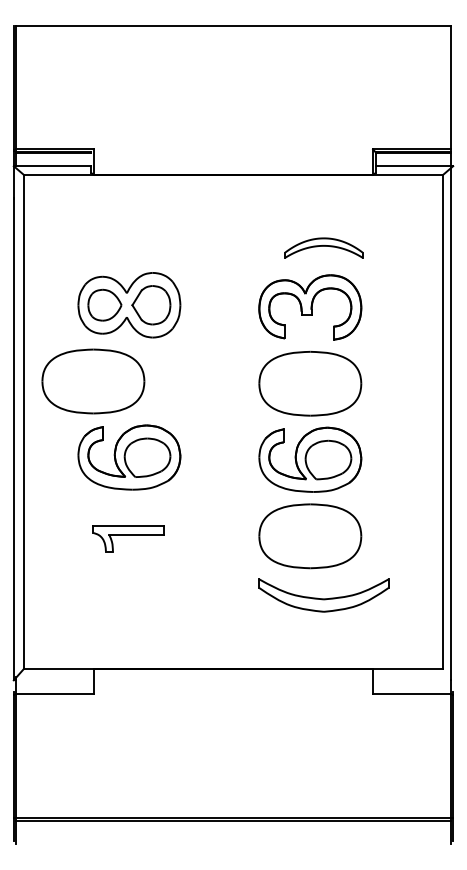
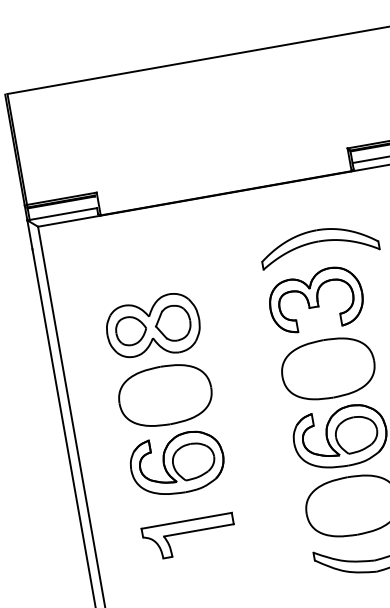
part: (323, 247) -> (318, 244), size x1.67
part: (93, 381) -> (165, 395), moved
part: (128, 538) -> (189, 536), size x1.43

